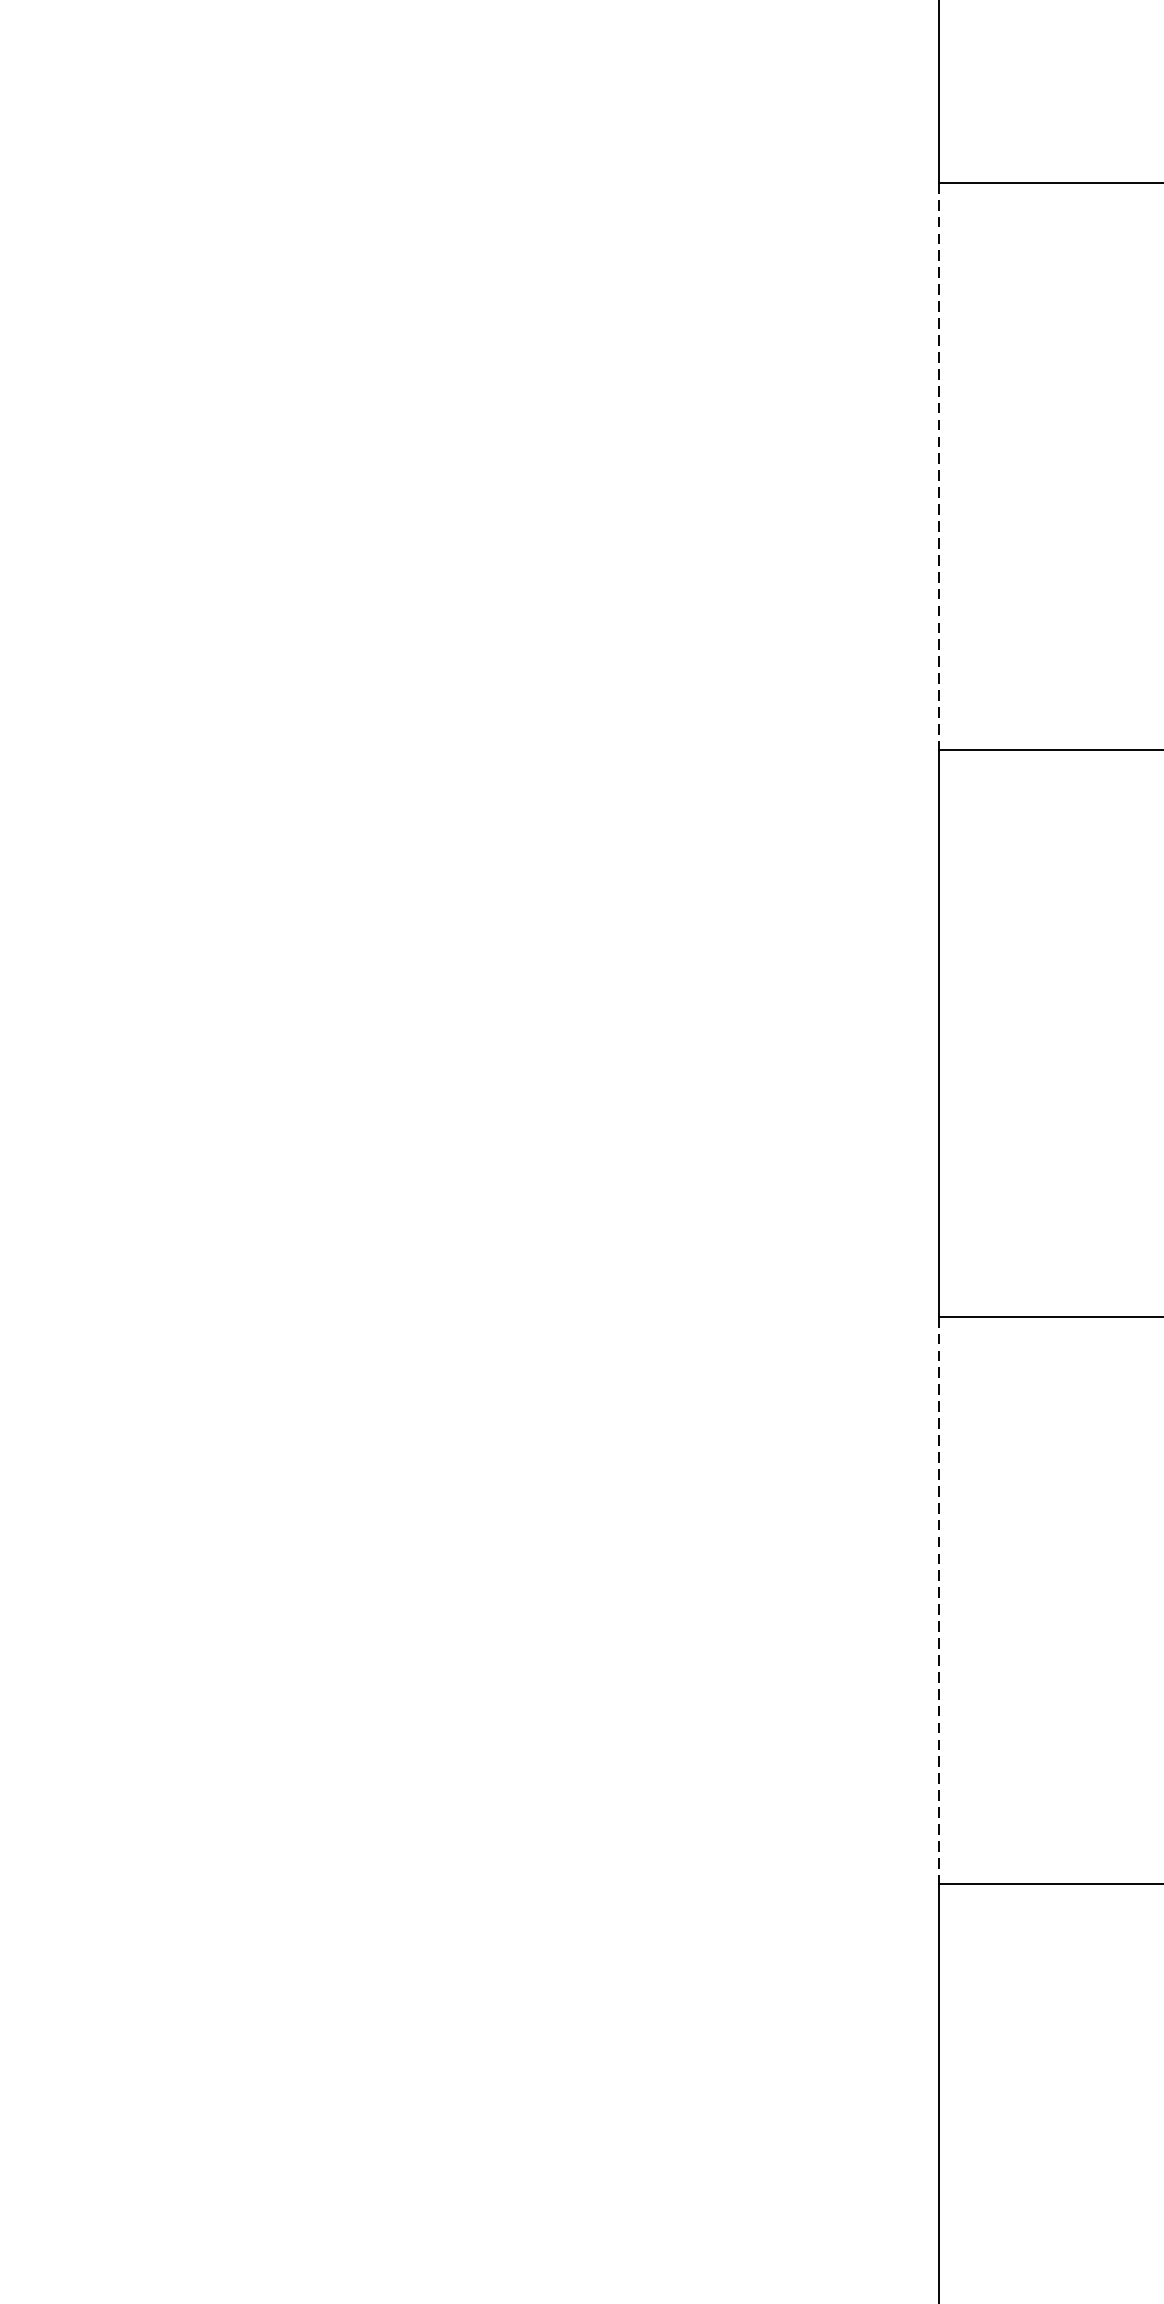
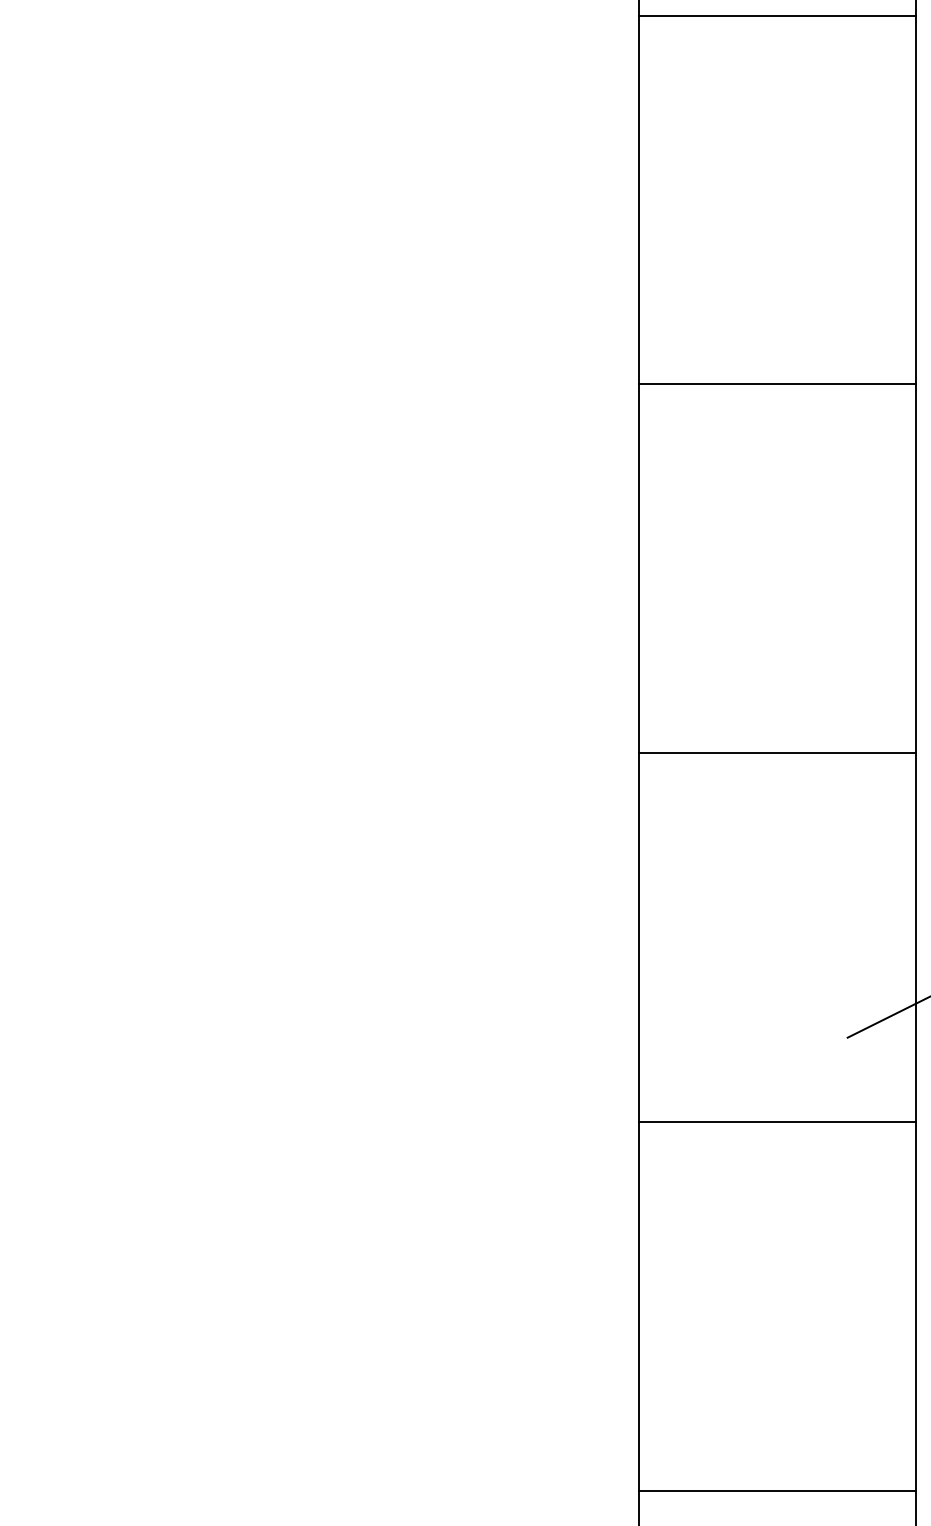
line: (938, 467) -> (639, 200), dashed -> solid
line: (938, 1600) -> (639, 937), dashed -> solid

